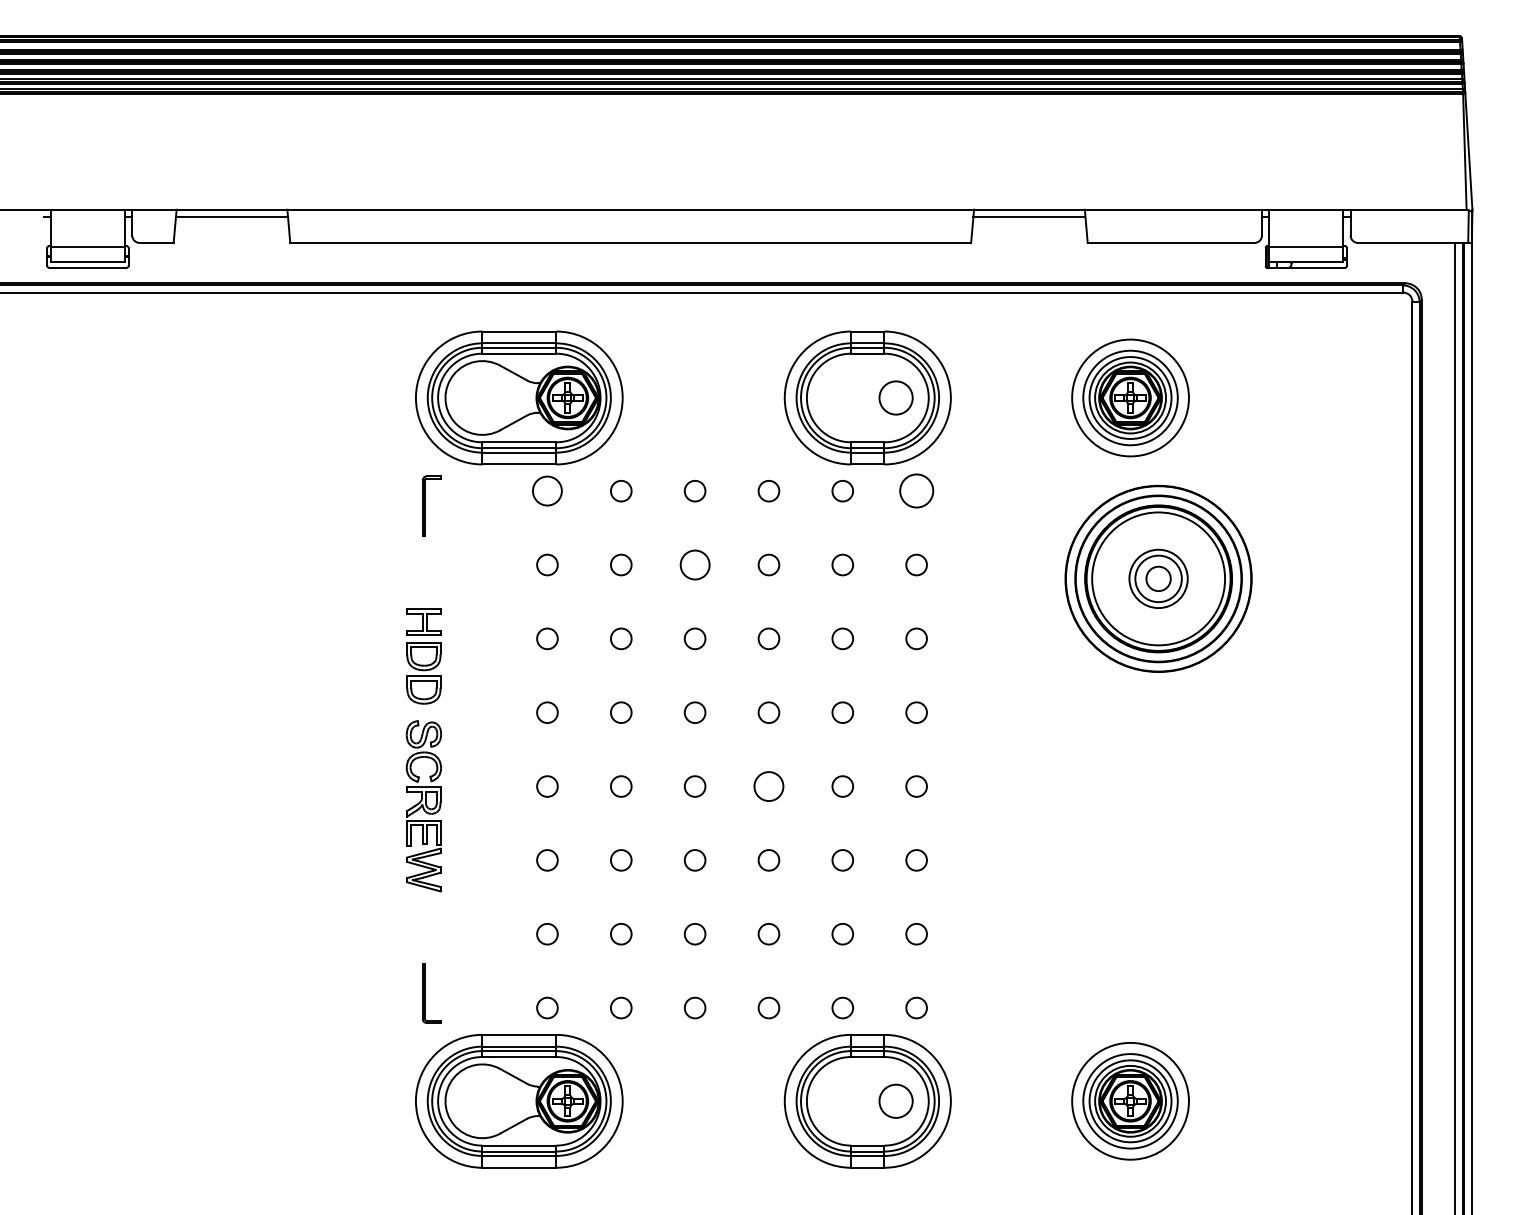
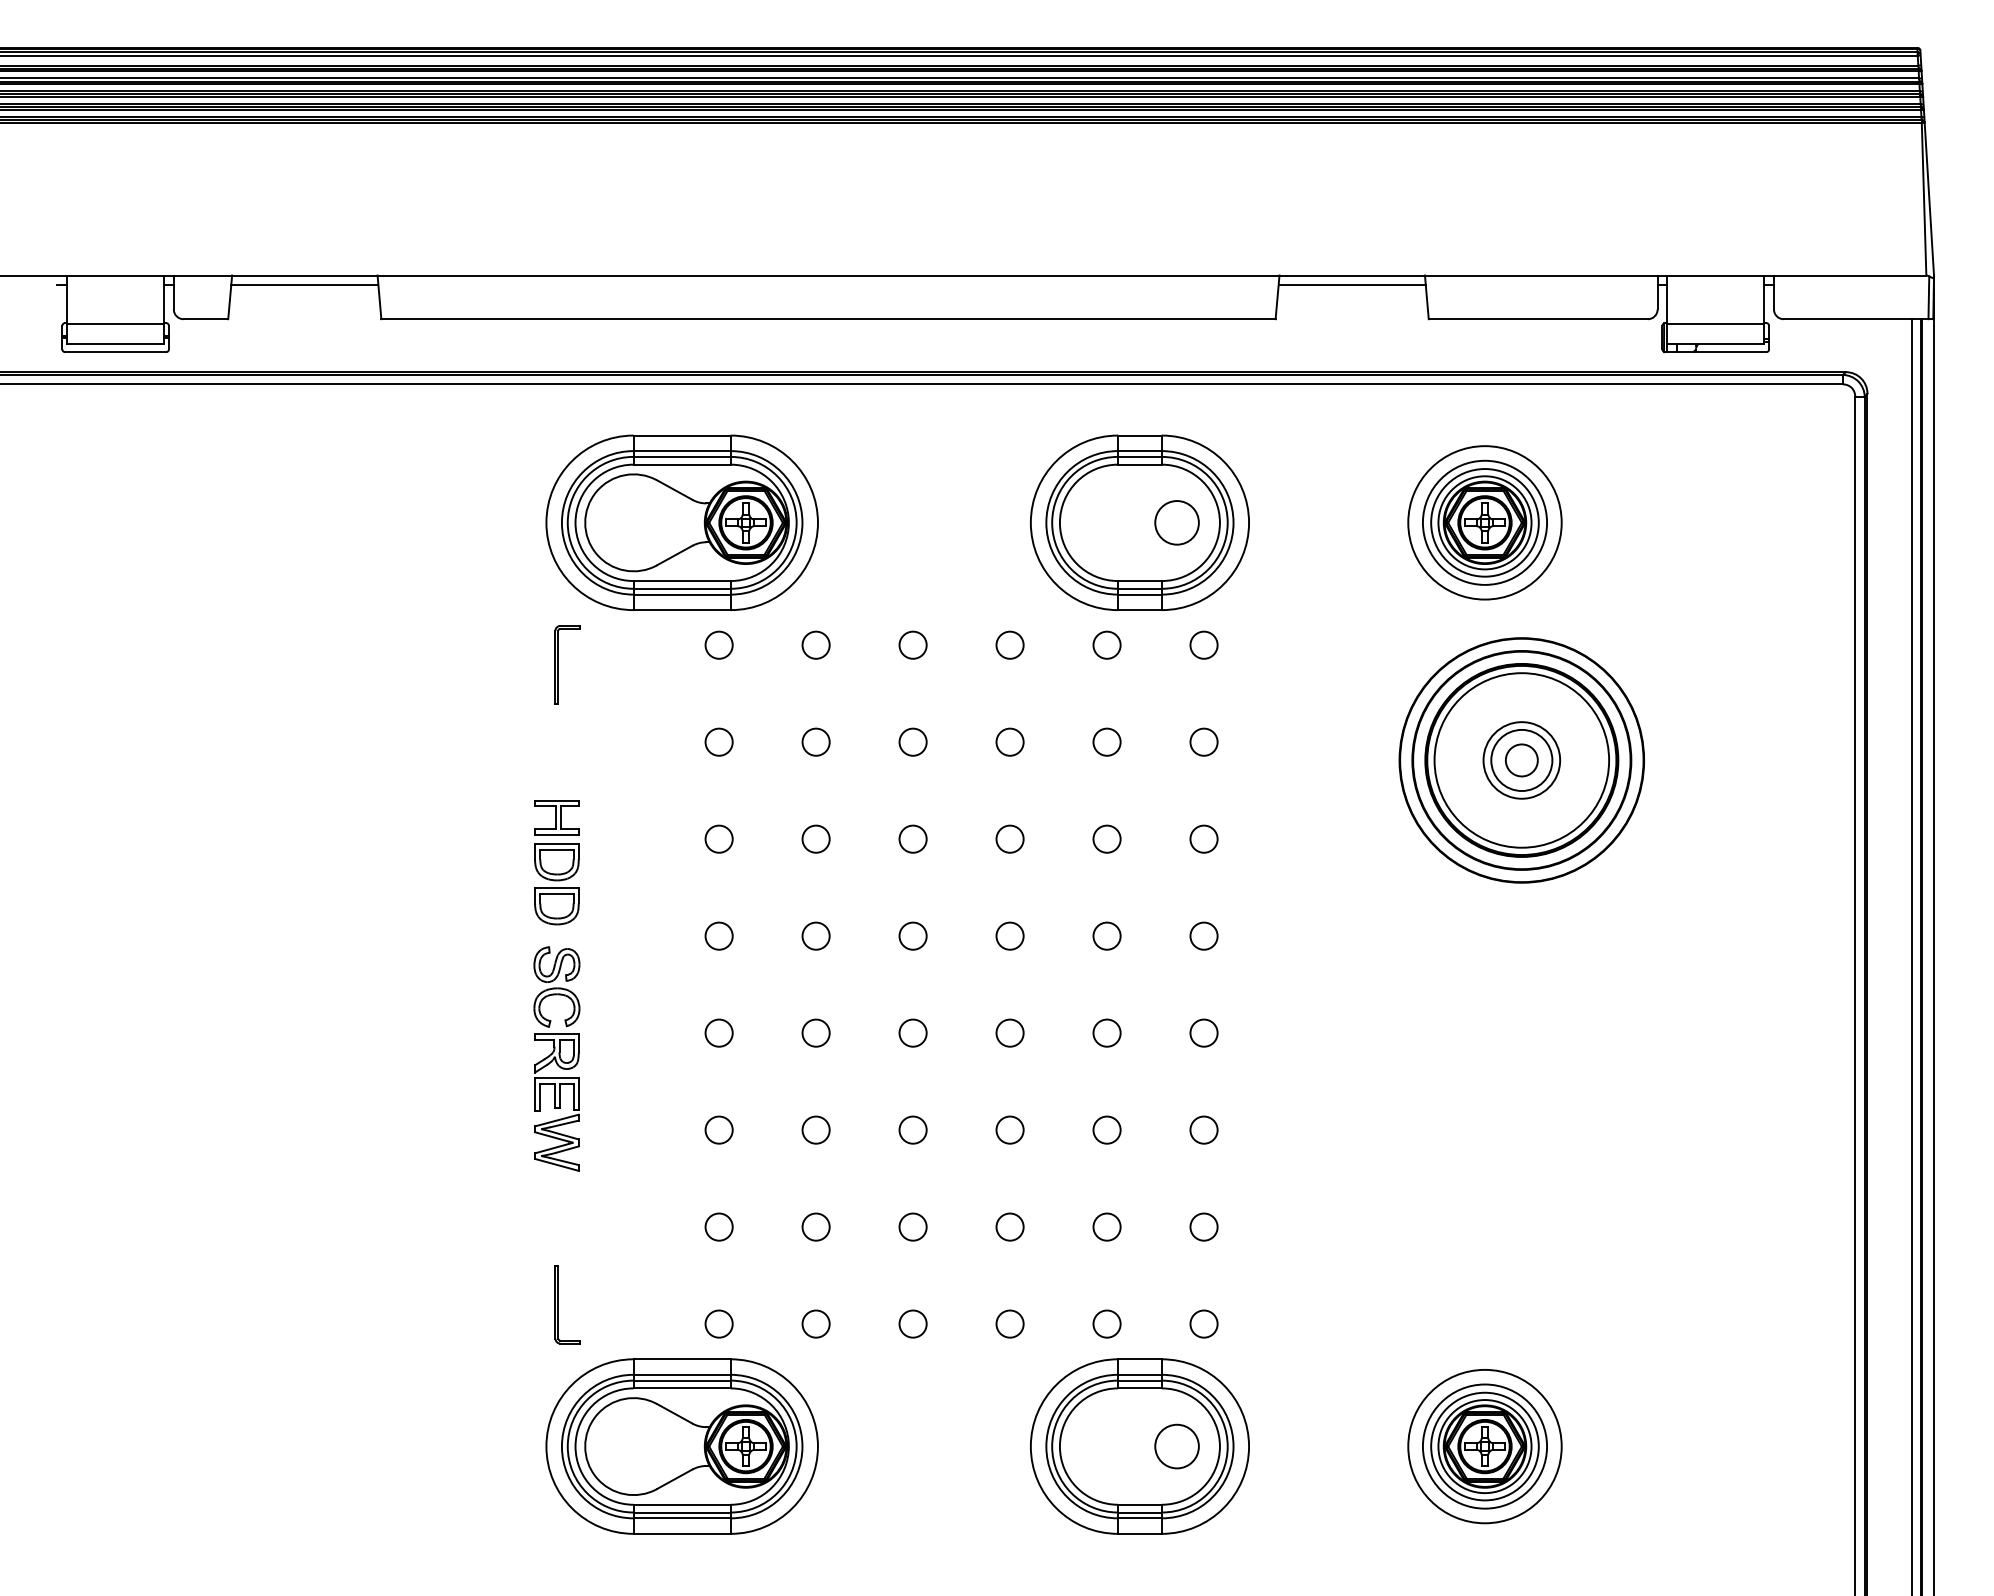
circle: (547, 491) -> (719, 645), size x0.71
circle: (916, 491) -> (1203, 645), size x0.62
circle: (694, 564) -> (912, 741), size x0.71
circle: (768, 786) -> (1009, 1033), size x0.71

